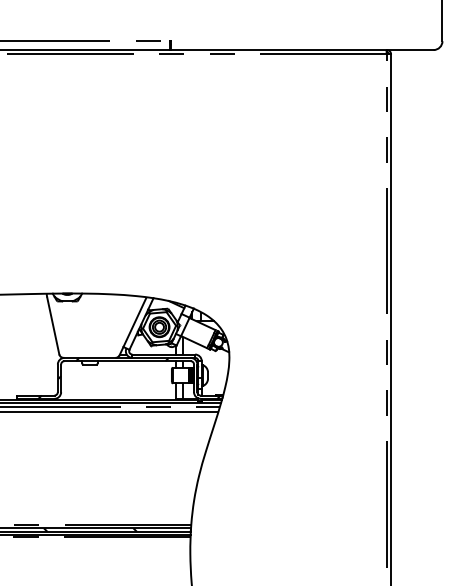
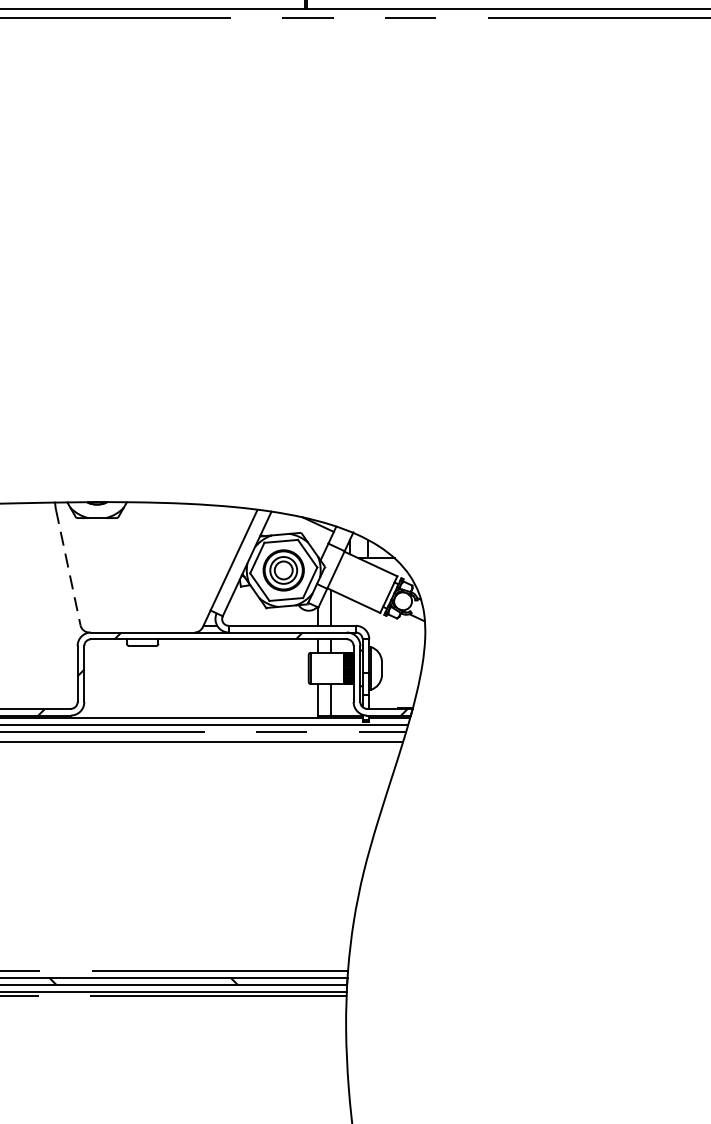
line: (53, 326) -> (68, 568), solid -> dashed

